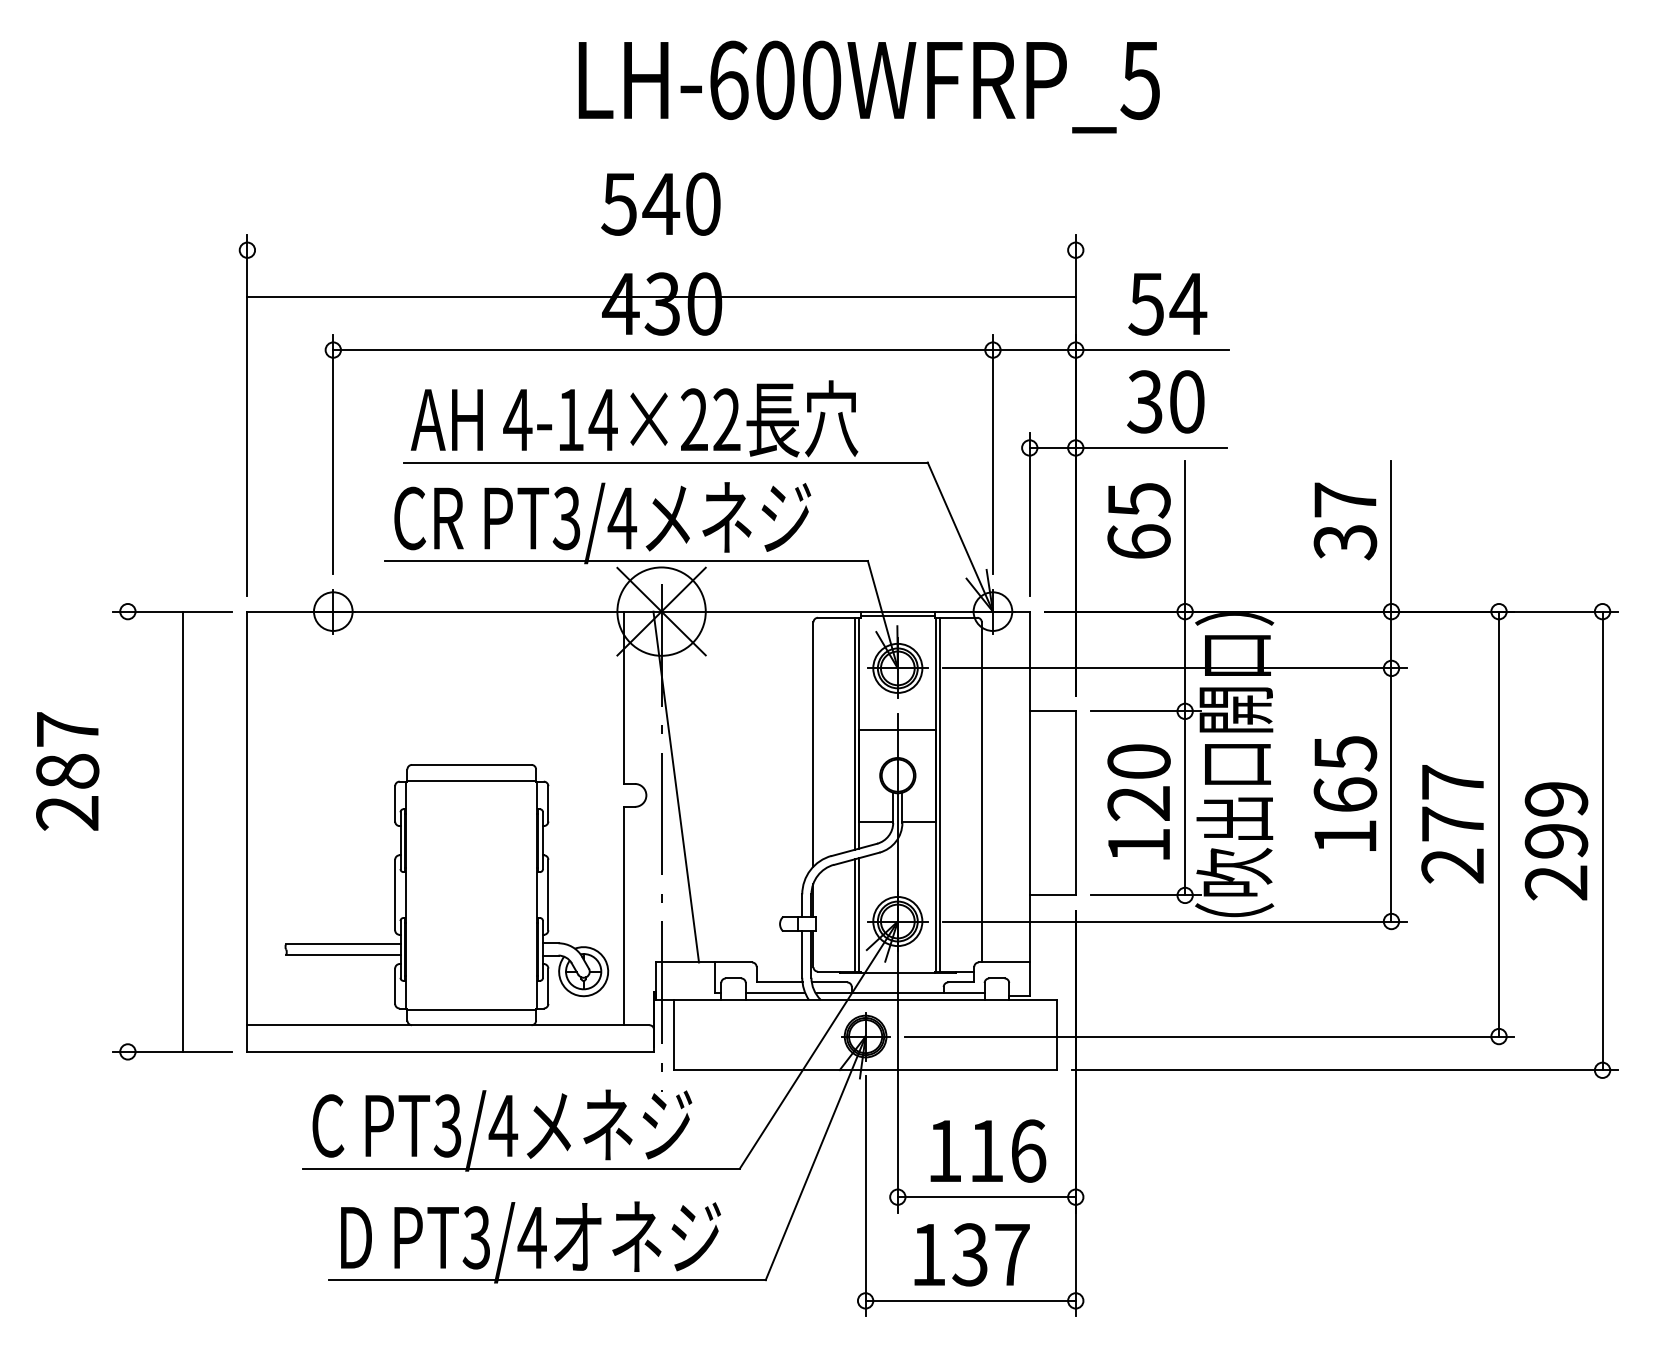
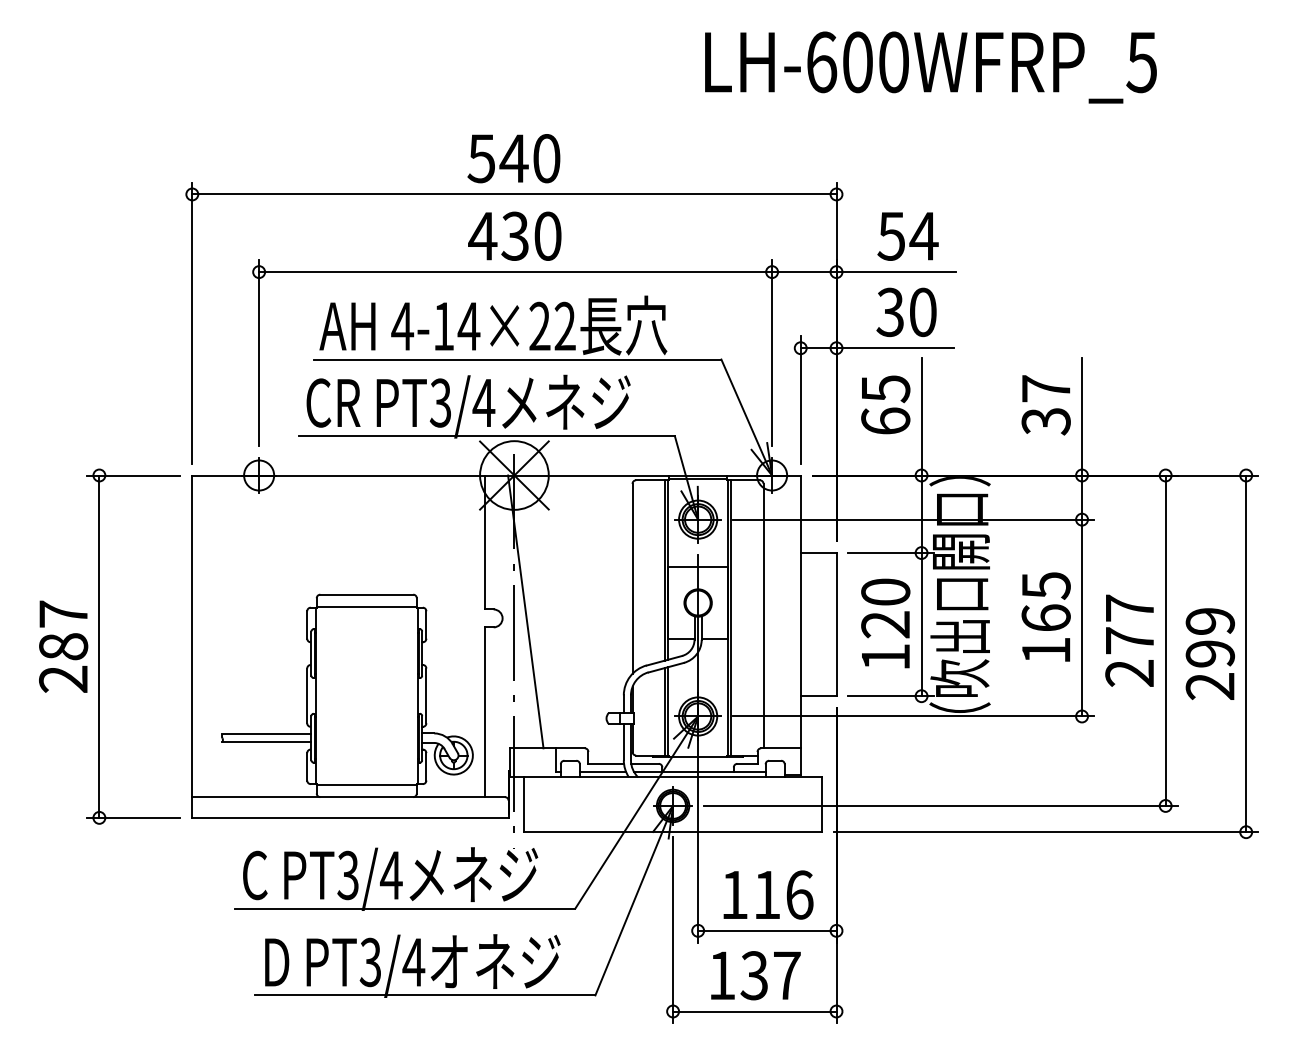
text: (868, 86) -> (930, 67), moved
line: (661, 296) -> (514, 194), moved
text: (67, 771) -> (63, 646), moved
line: (183, 831) -> (99, 646), moved

